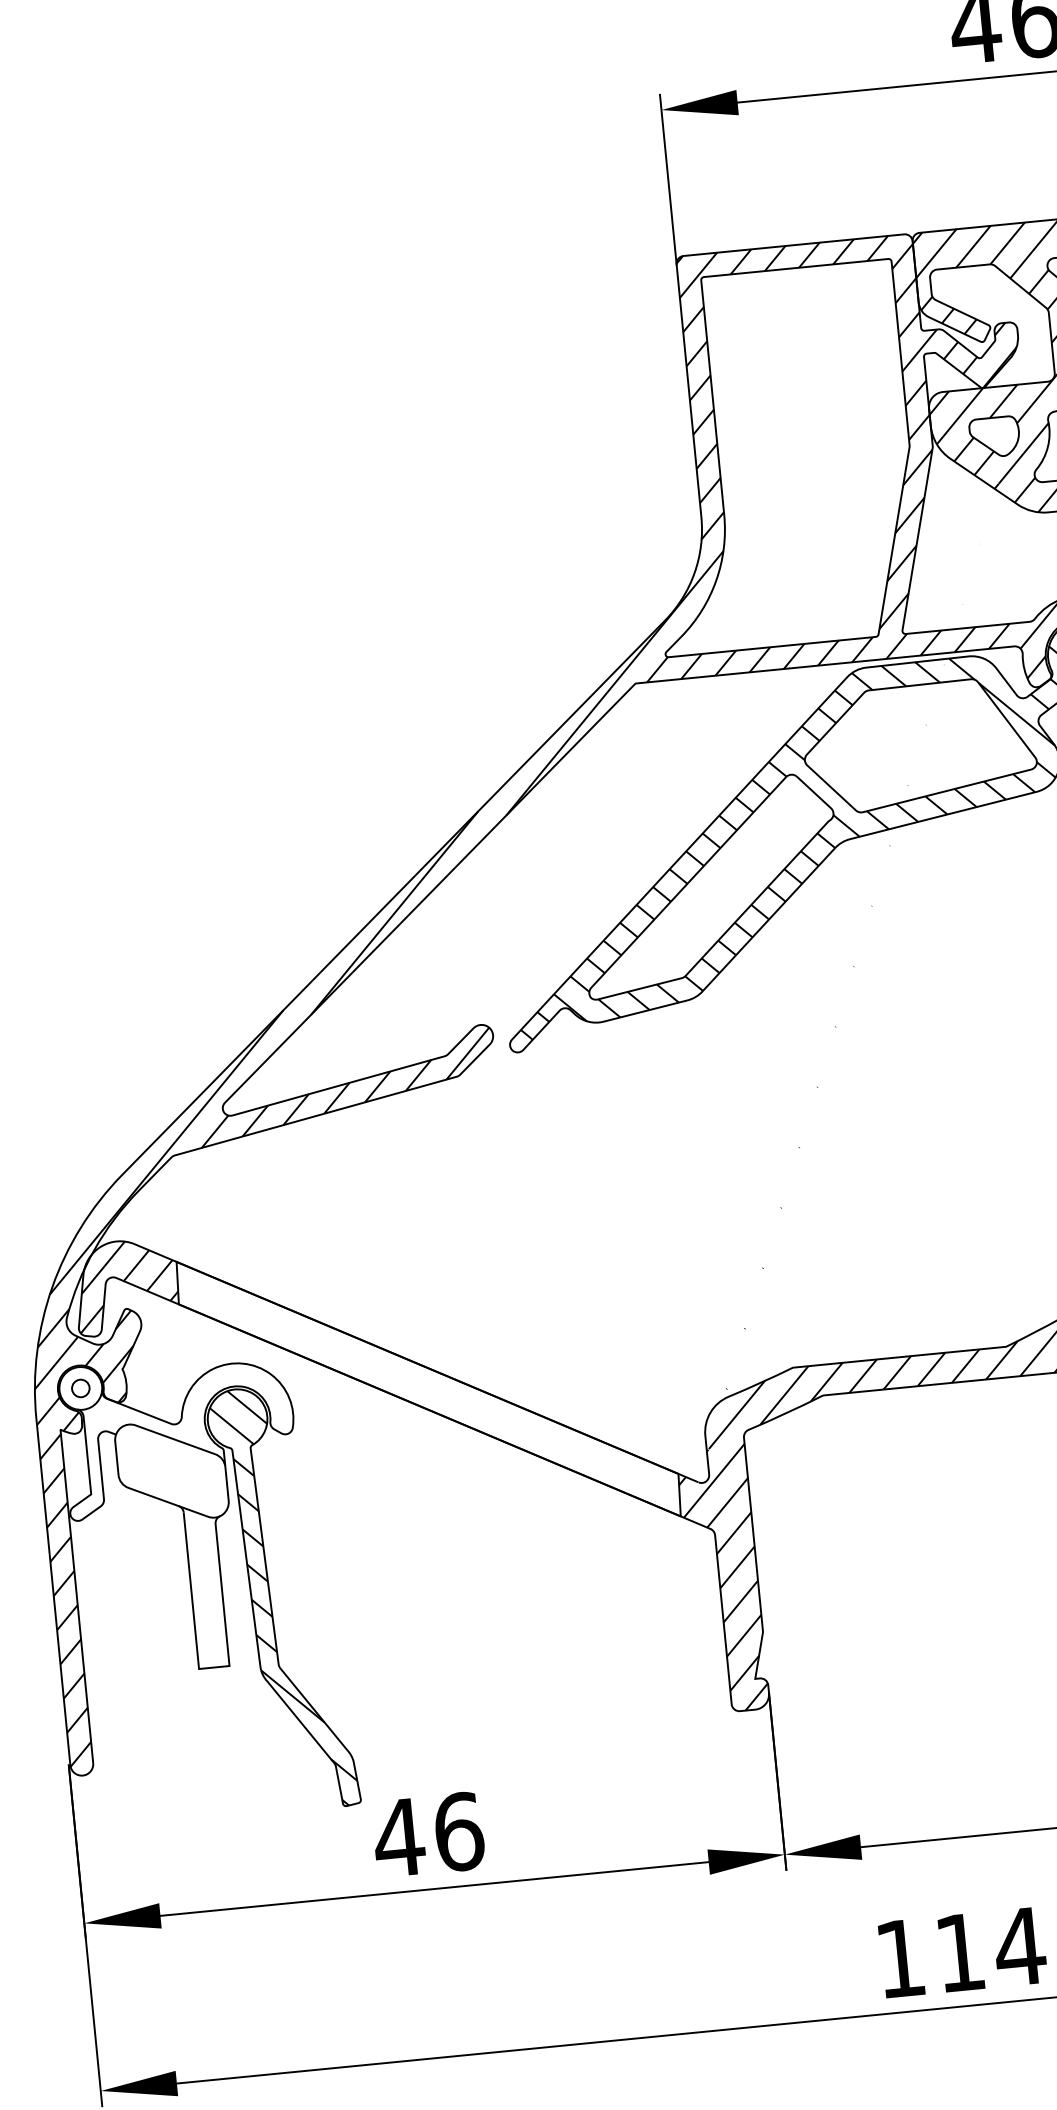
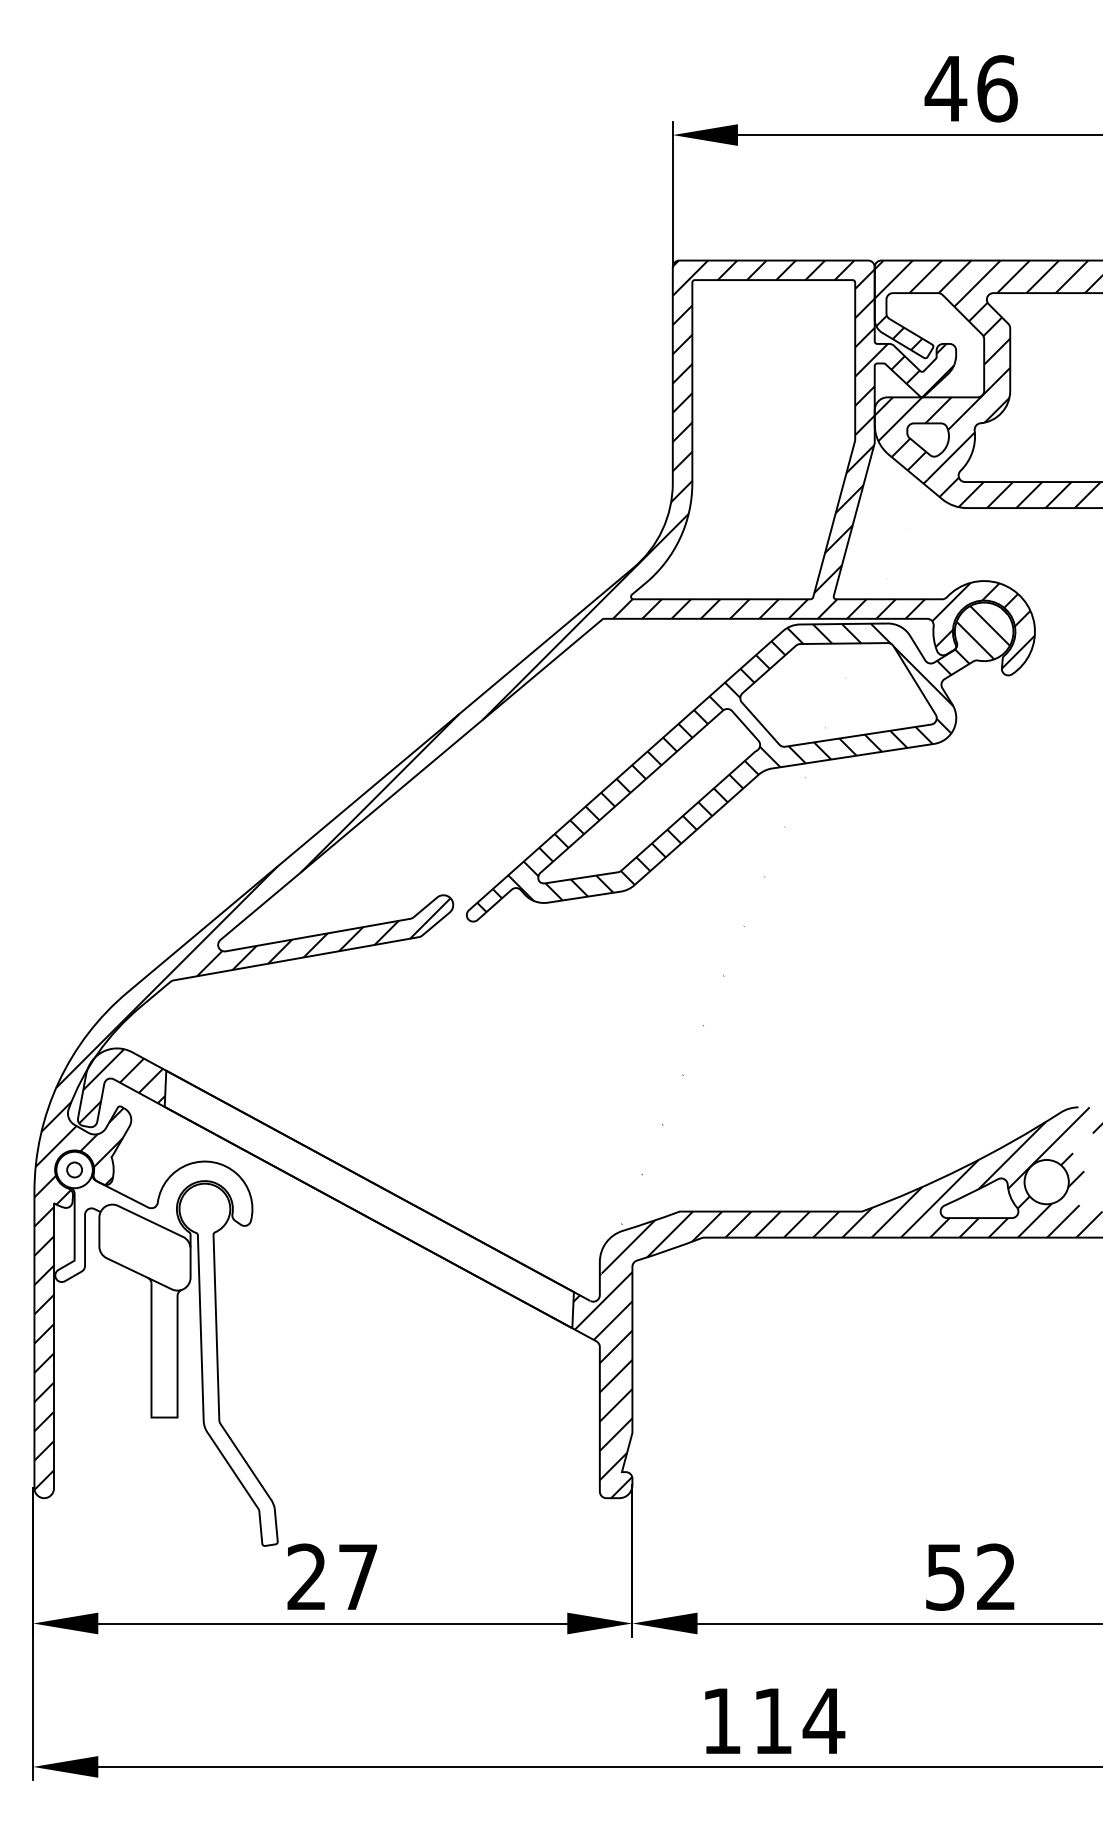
hatch: (284, 1598) -> (229, 1364), removed
text: (427, 1834) -> (331, 1576), 46 -> 27

